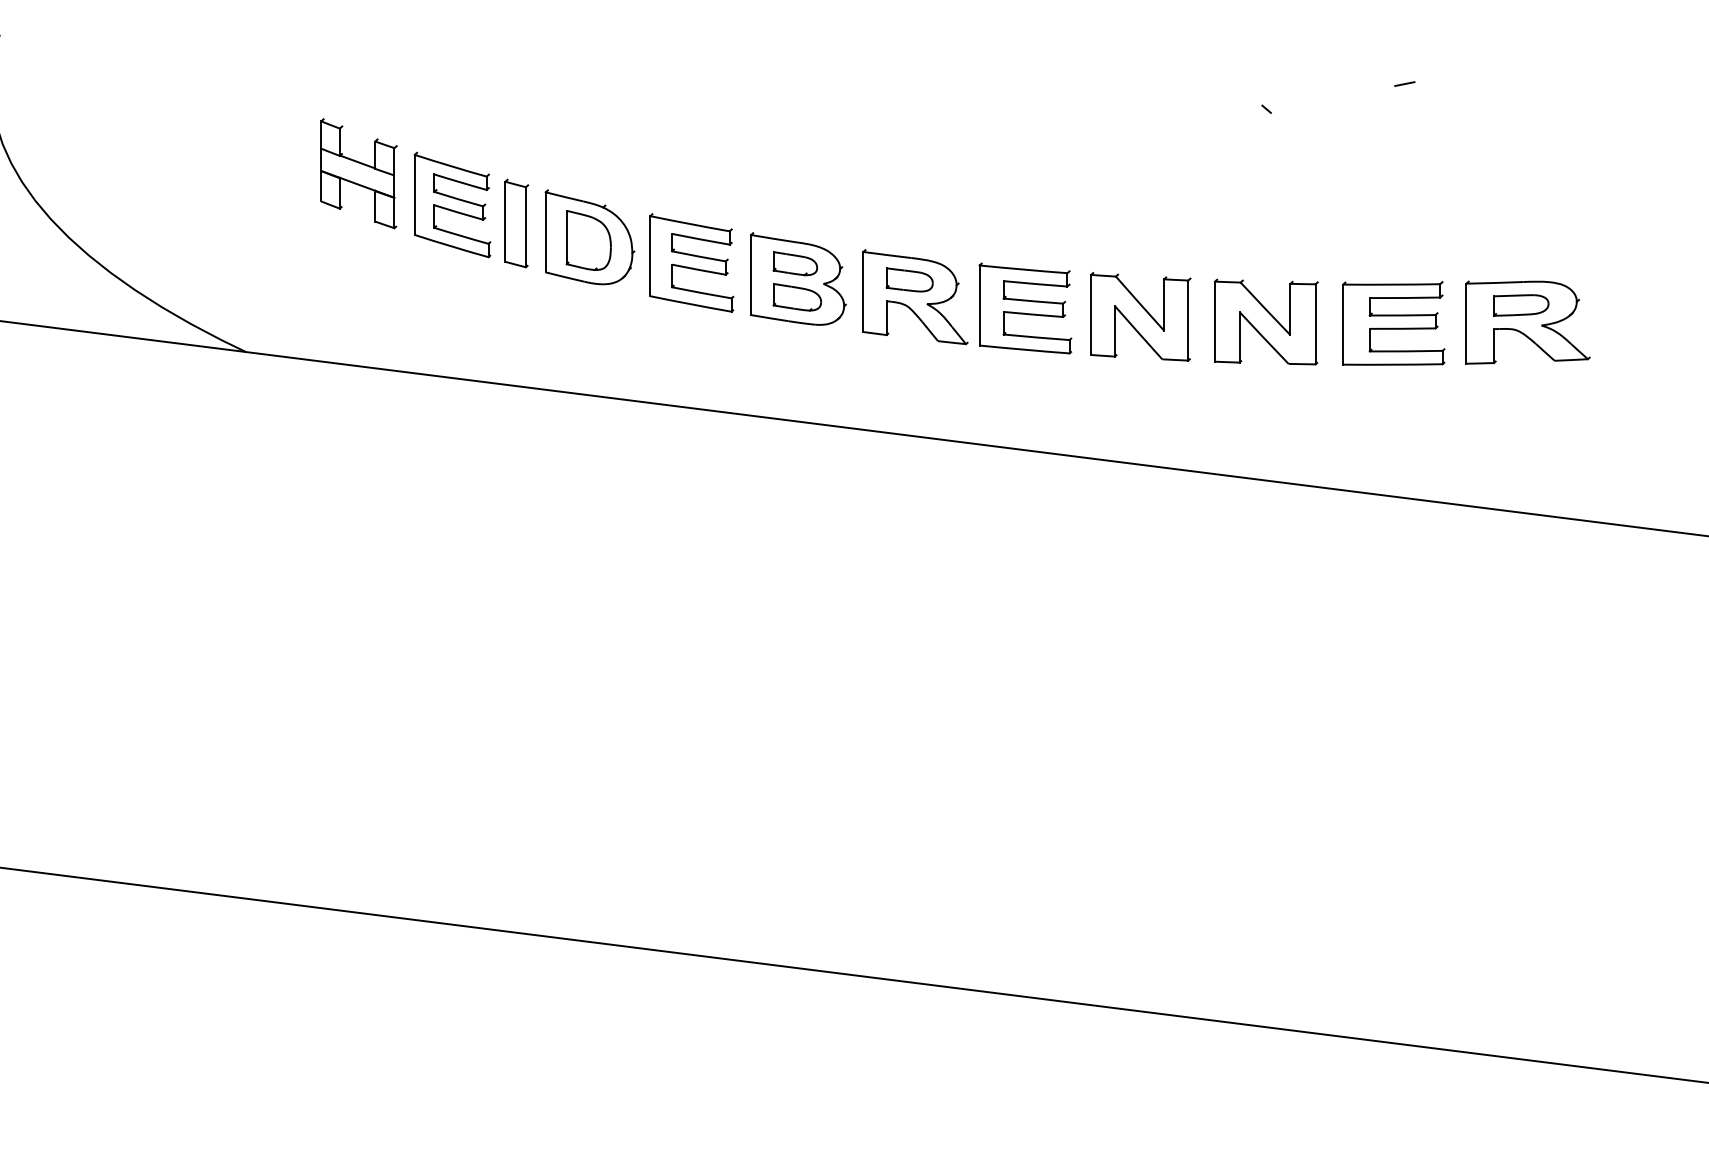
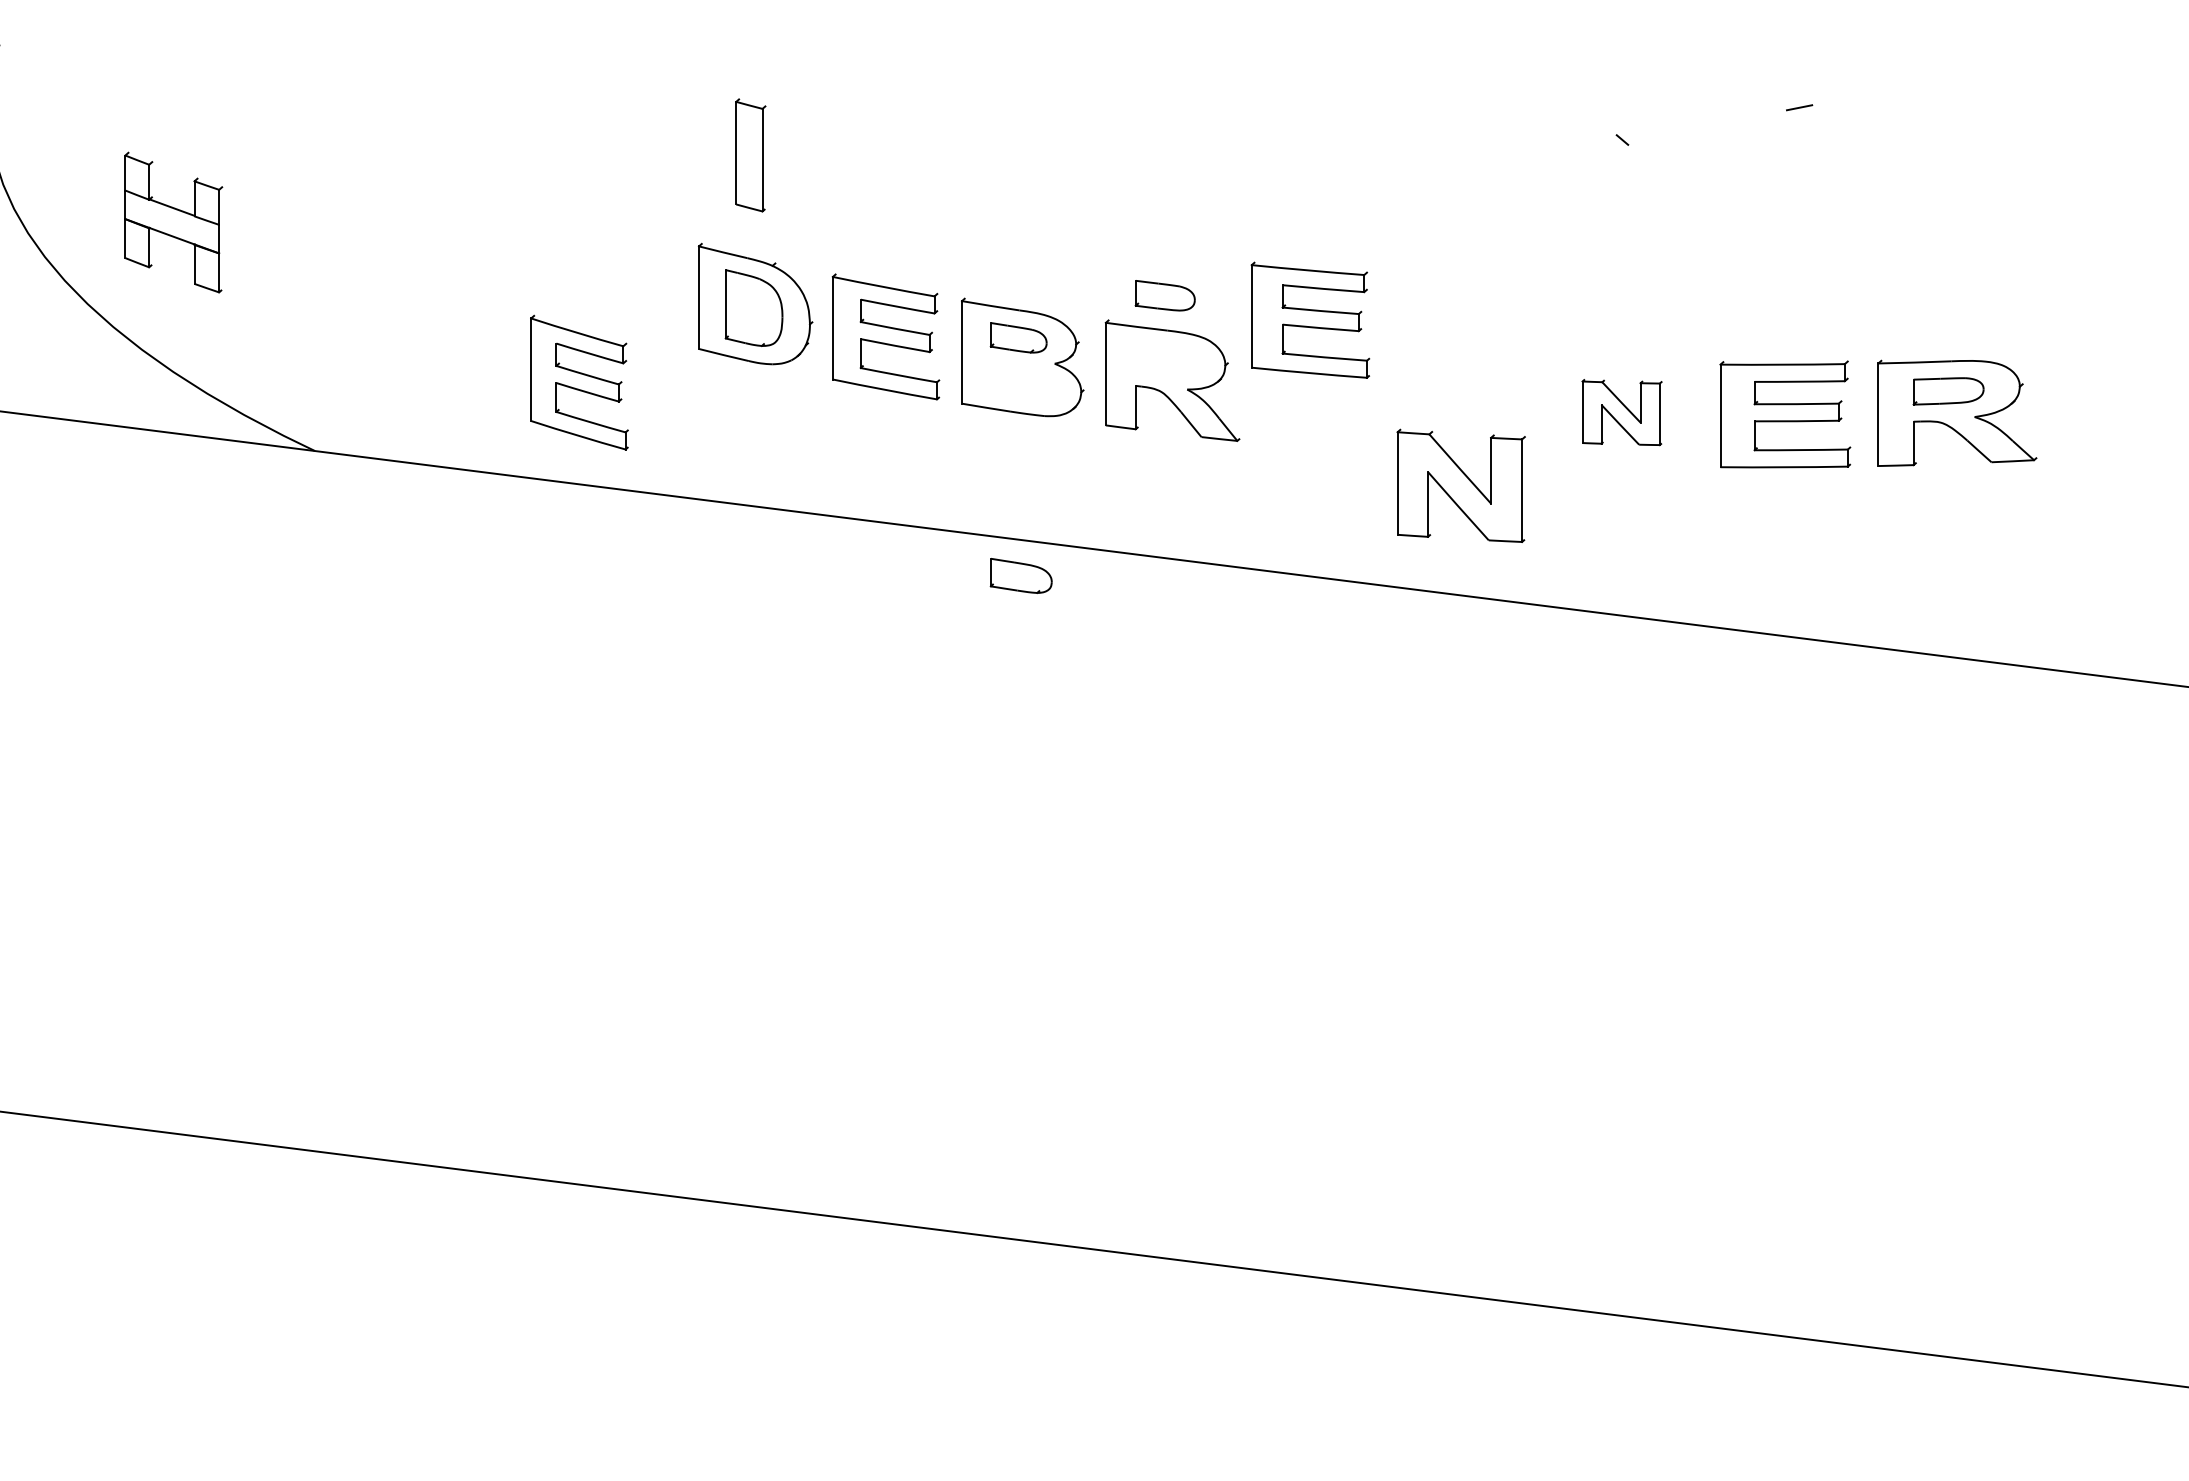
part: (358, 173) -> (173, 222), moved
part: (452, 204) -> (579, 382), moved
part: (516, 223) -> (750, 155), moved
part: (909, 279) -> (1164, 295), moved
part: (796, 296) -> (1020, 575), moved
part: (1025, 307) -> (1310, 319), moved
part: (1140, 316) -> (1460, 485), moved
part: (1265, 321) -> (1621, 412), size x0.6

